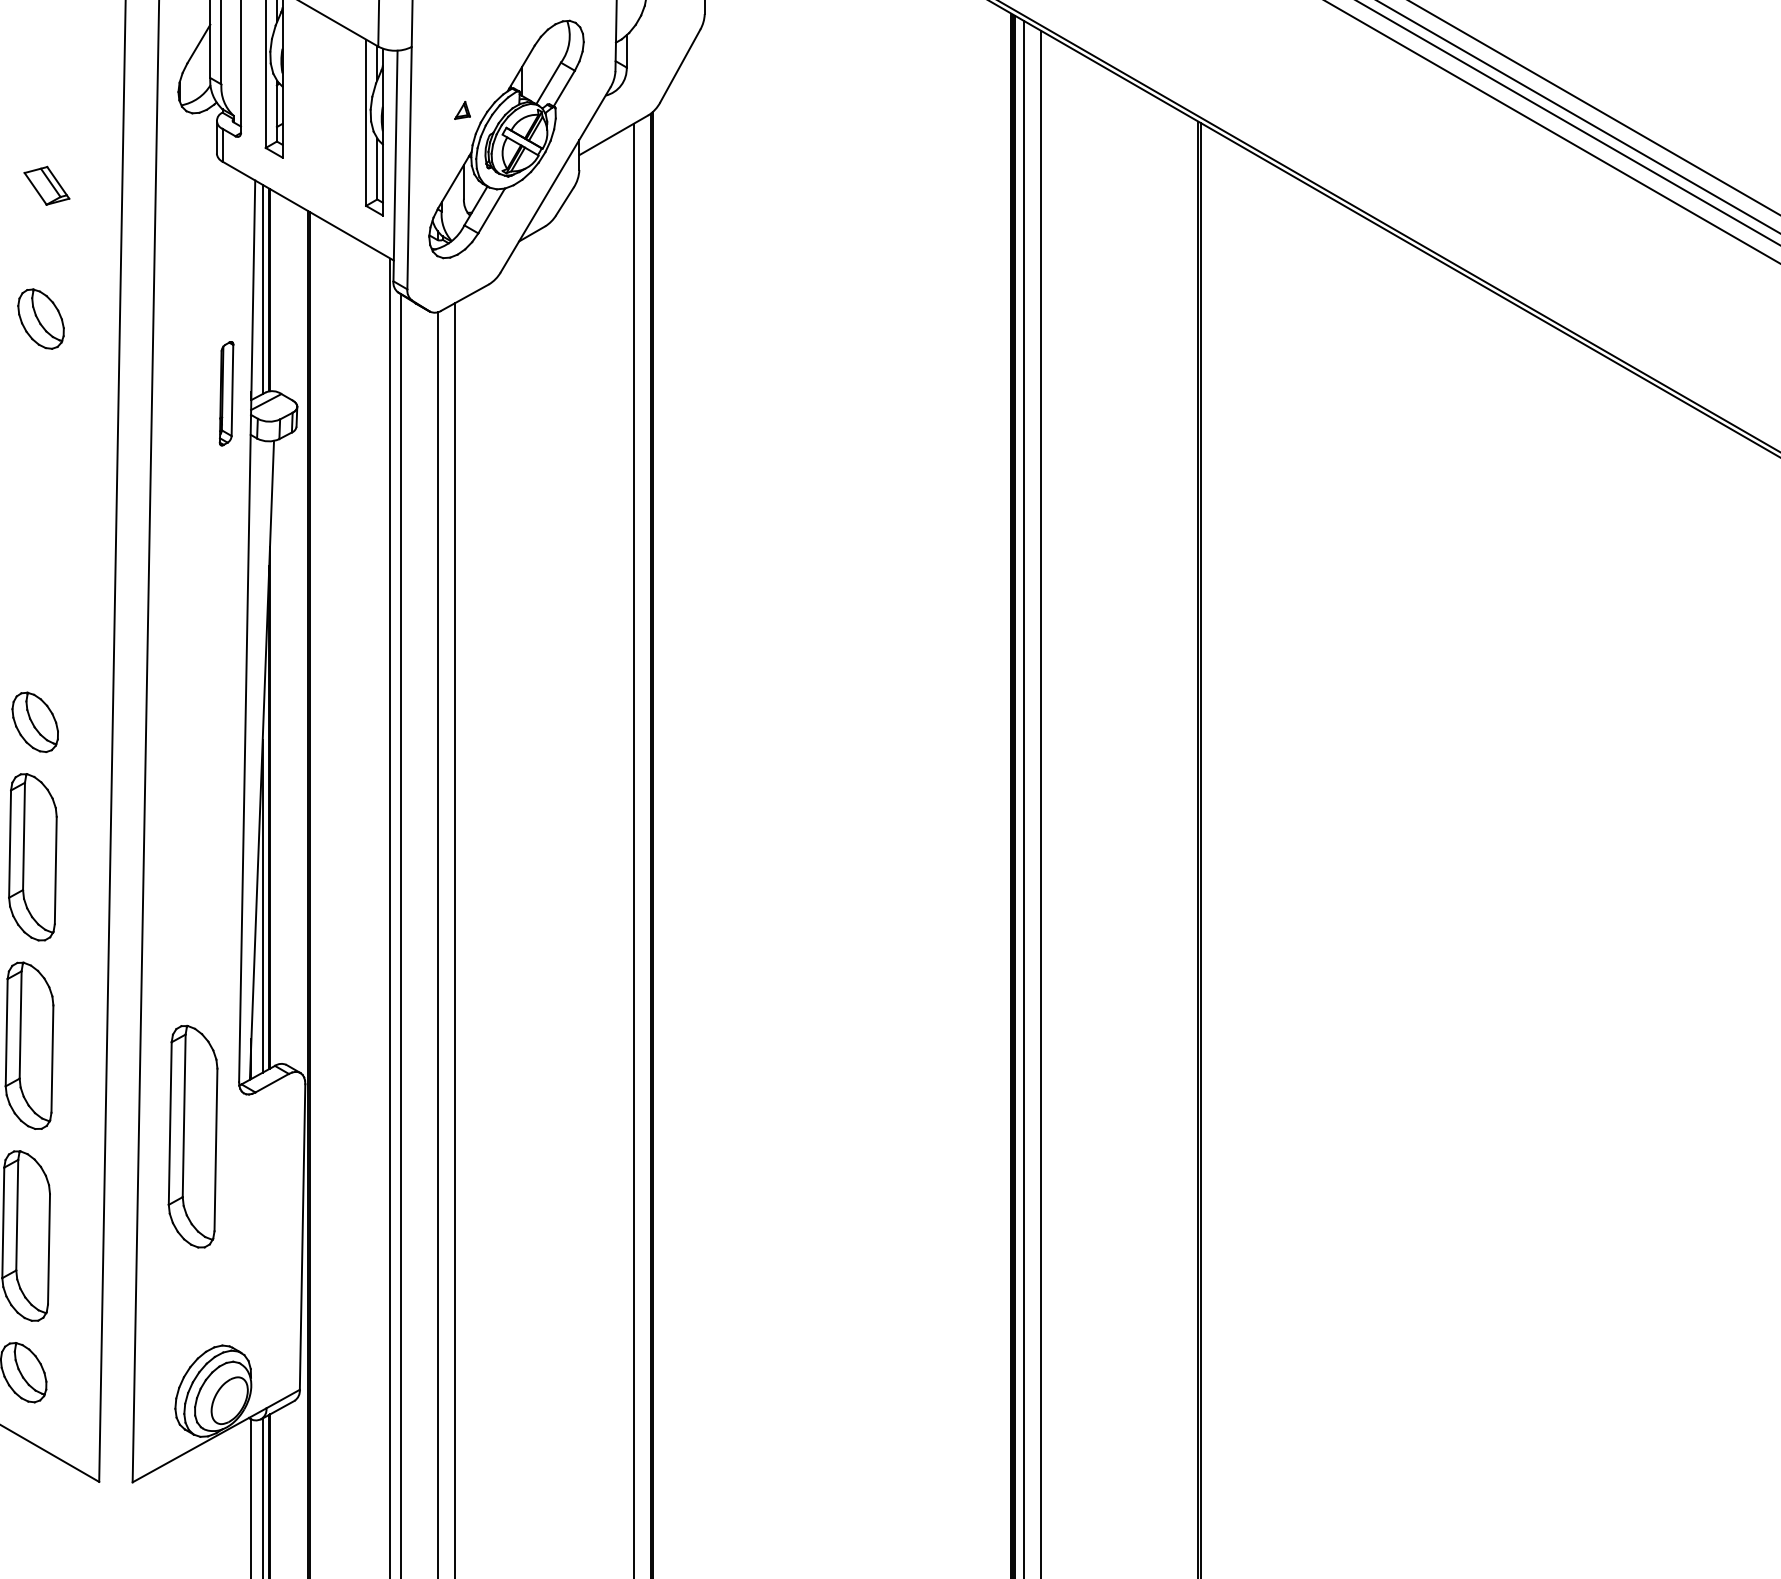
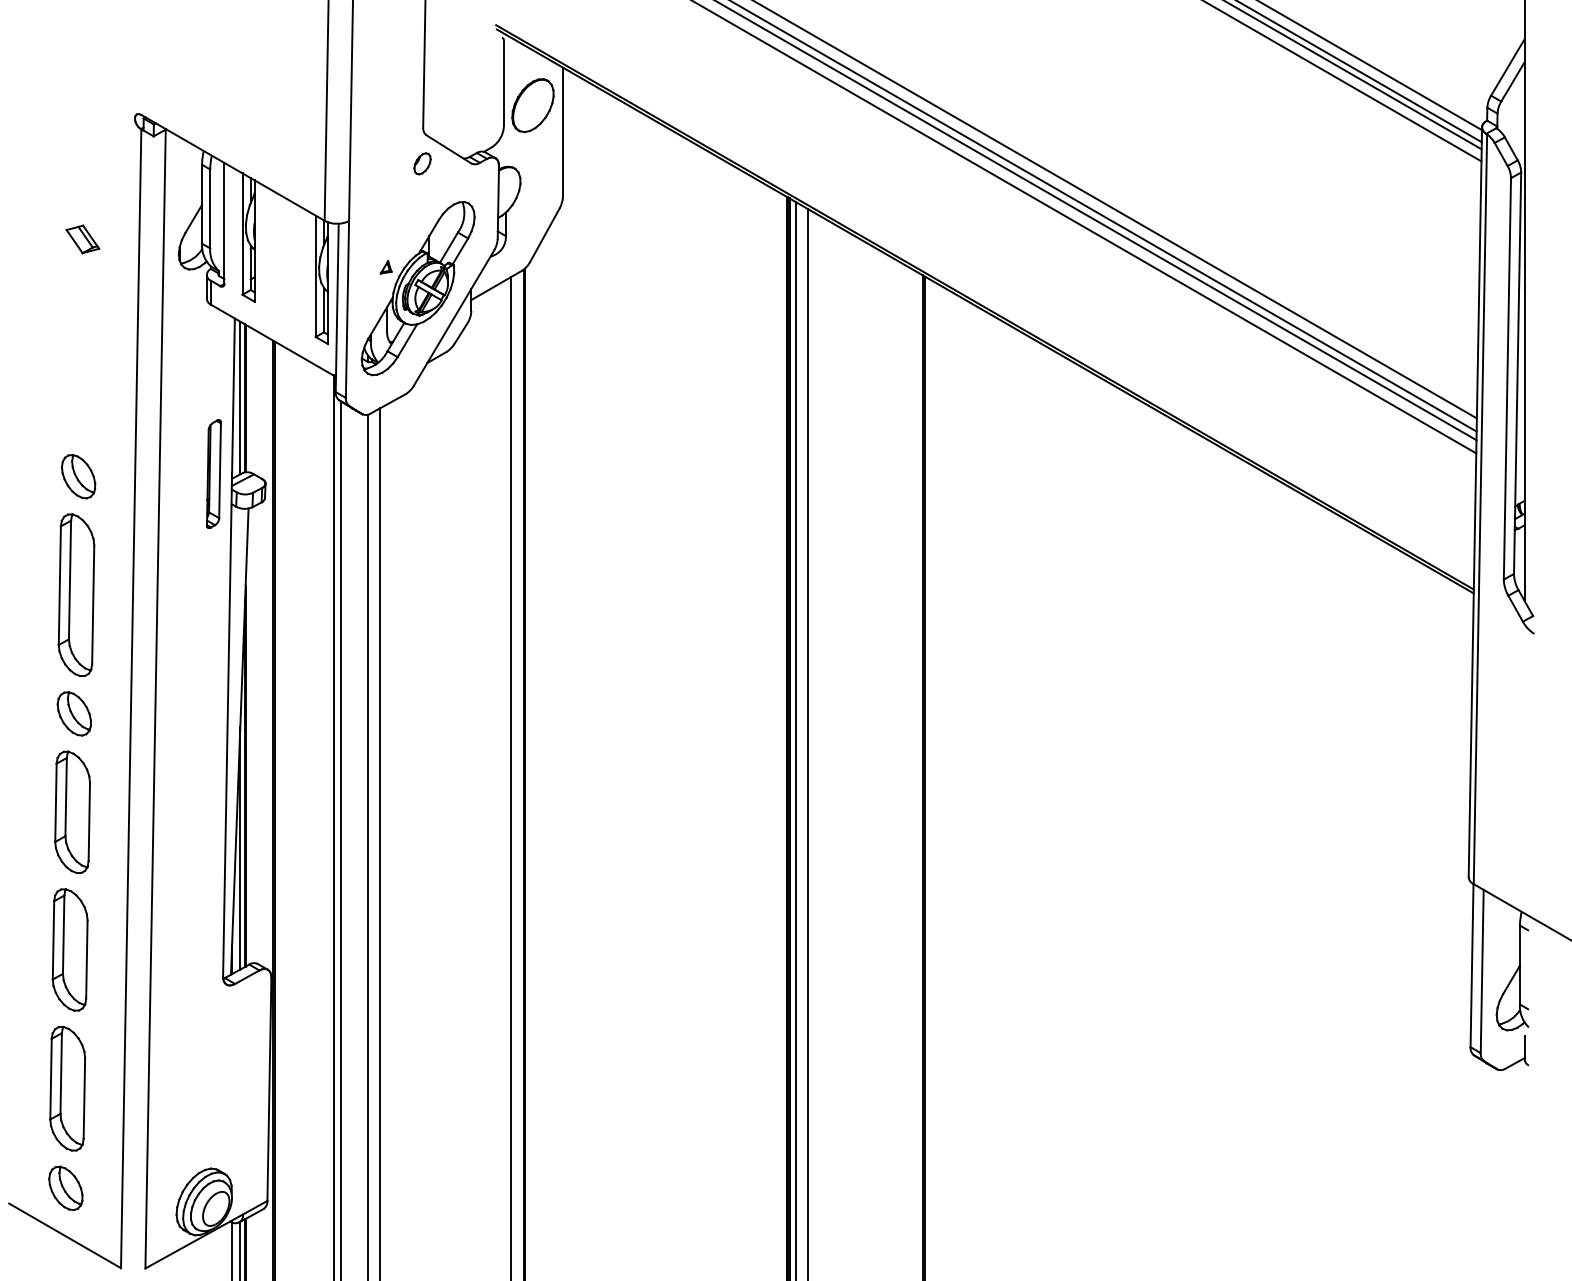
part: (46, 185) -> (82, 239), moved
part: (40, 318) -> (78, 476), moved
part: (225, 392) -> (213, 473), size x1.43
part: (193, 1137) -> (76, 595), moved

